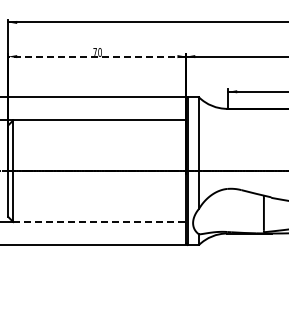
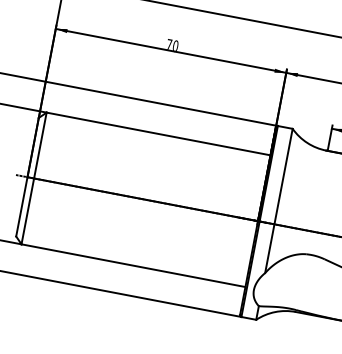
line: (96, 56) -> (170, 50), dashed -> solid
line: (100, 222) -> (134, 266), dashed -> solid

